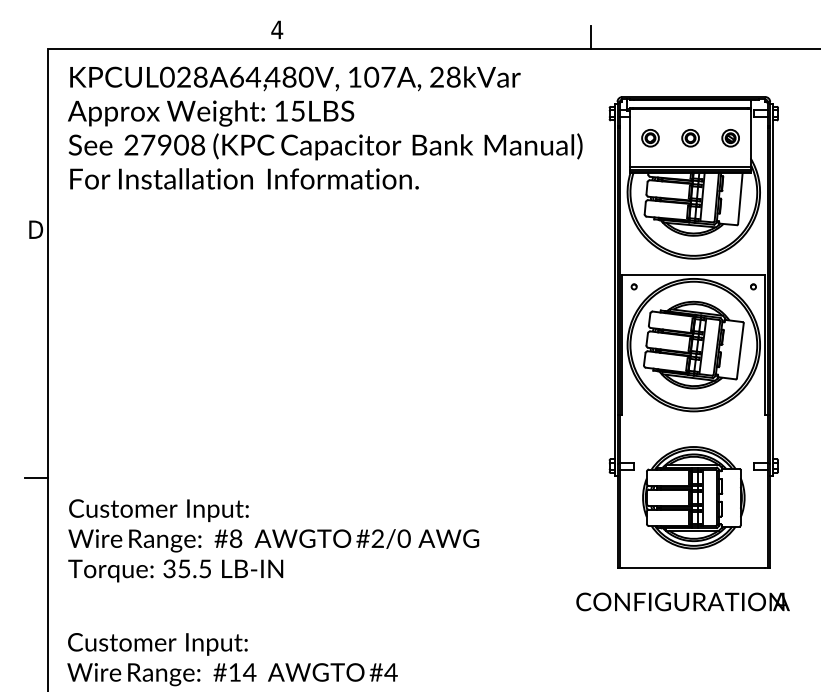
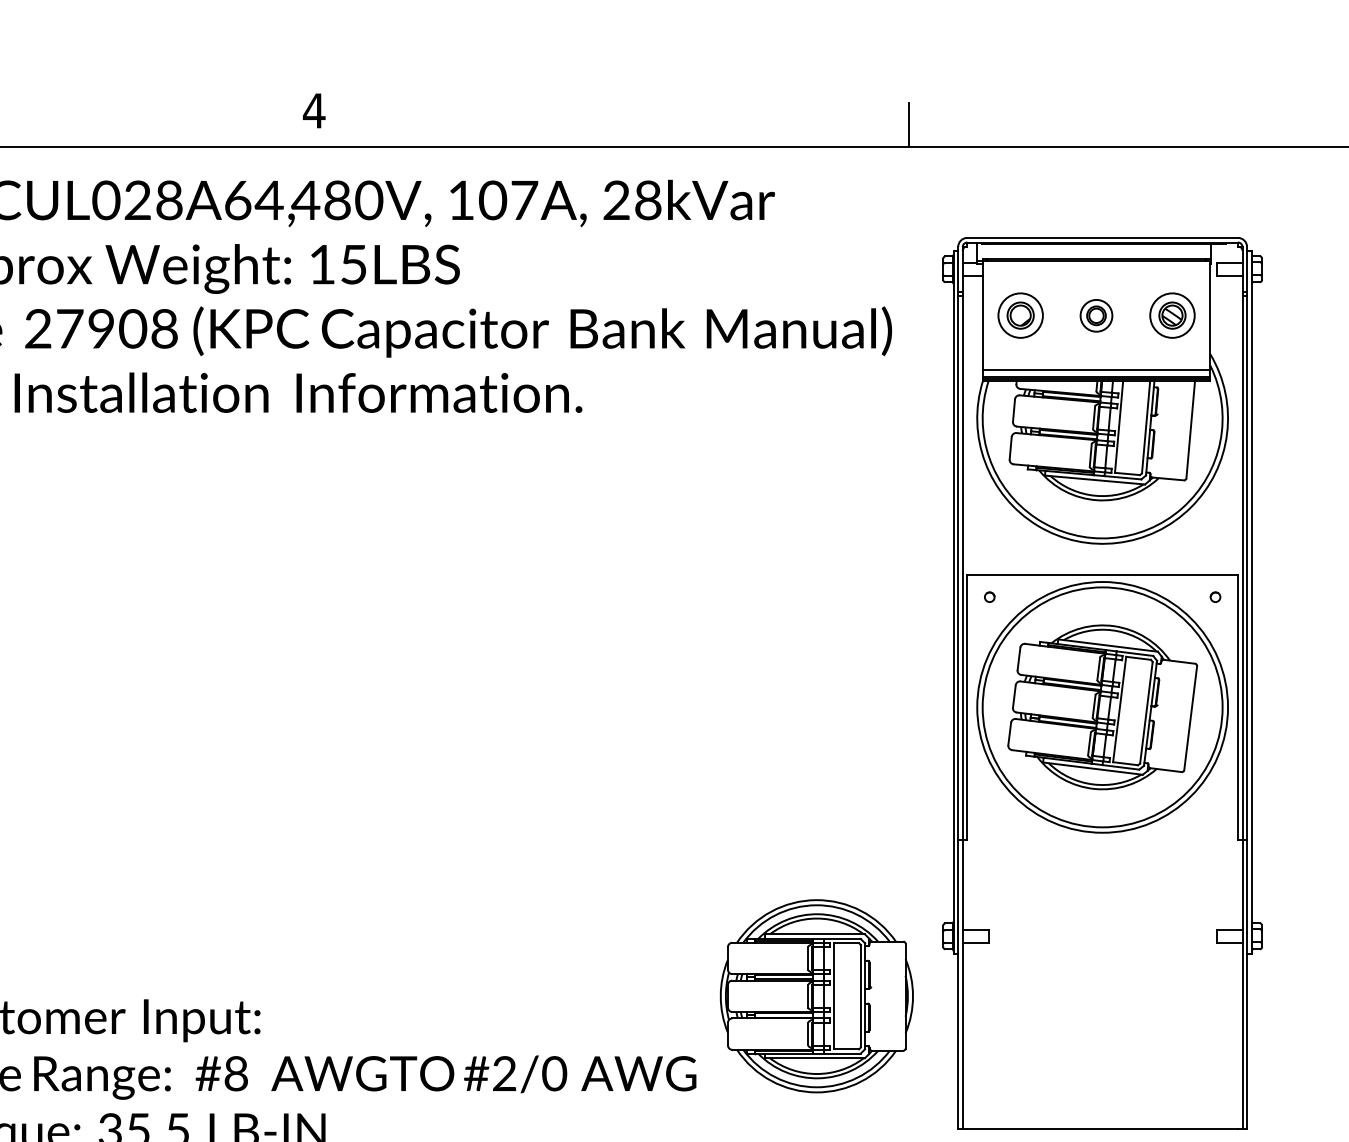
part: (650, 138) -> (1020, 316), size x1.4
part: (730, 138) -> (1172, 316), size x1.4
part: (693, 497) -> (816, 995), moved

